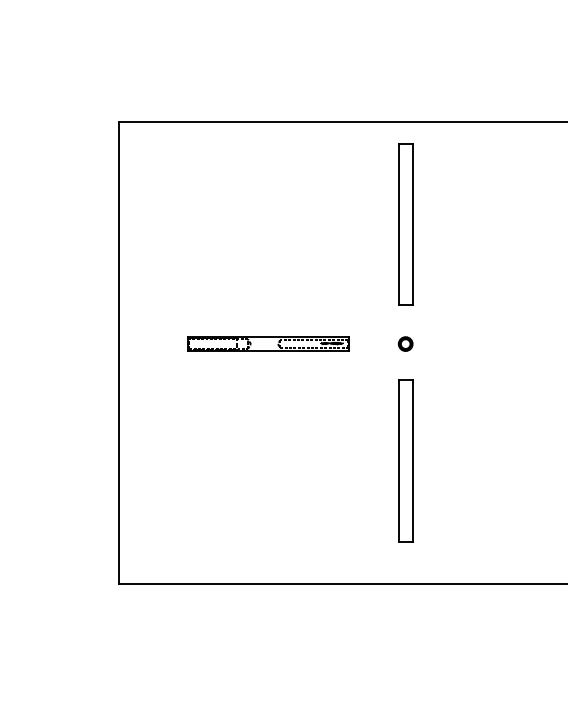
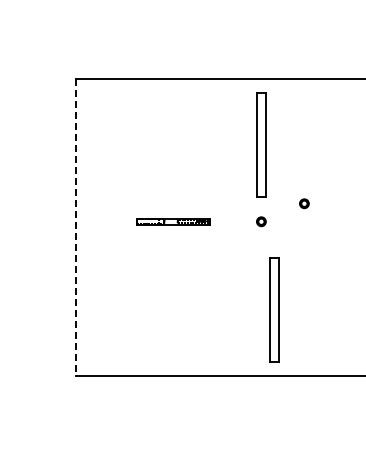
part: (472, 315) -> (304, 203), added
part: (267, 343) -> (172, 221), size x0.7
line: (118, 353) -> (76, 227), solid -> dashed
part: (405, 460) -> (274, 309), moved

